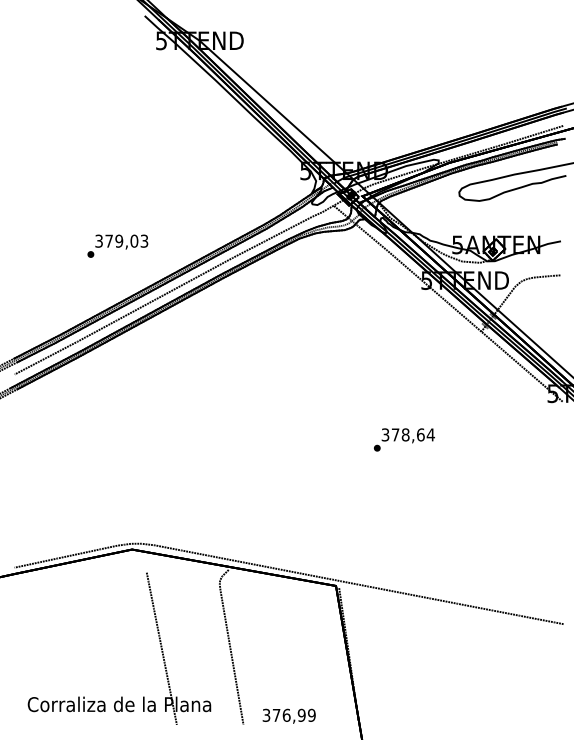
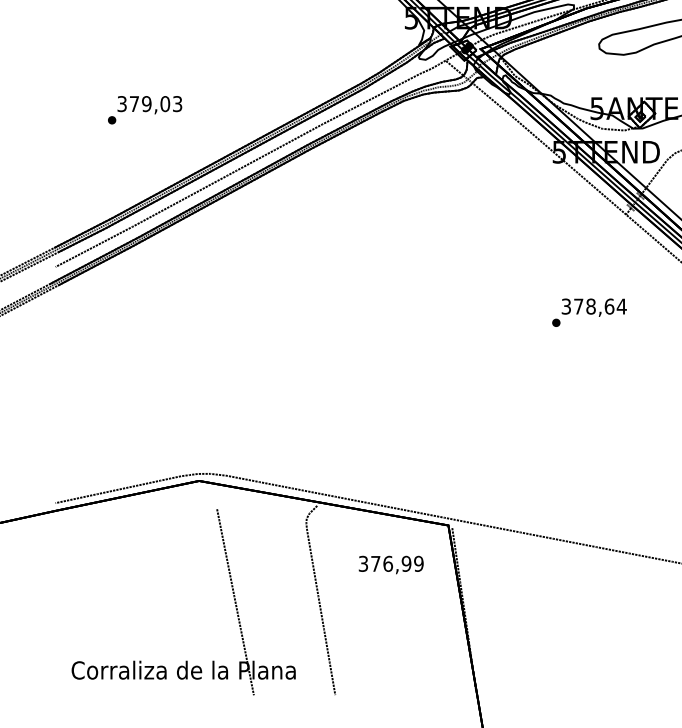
text: (117, 245) -> (144, 109), moved
text: (404, 439) -> (589, 312), moved
text: (288, 715) -> (390, 564), moved

